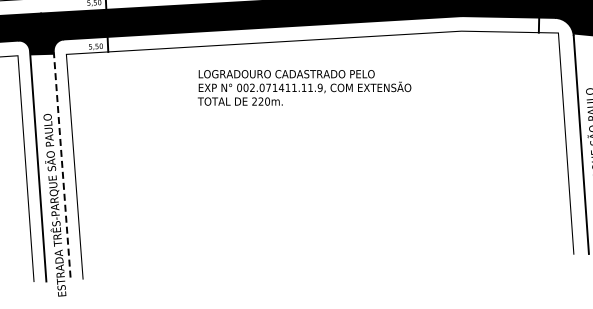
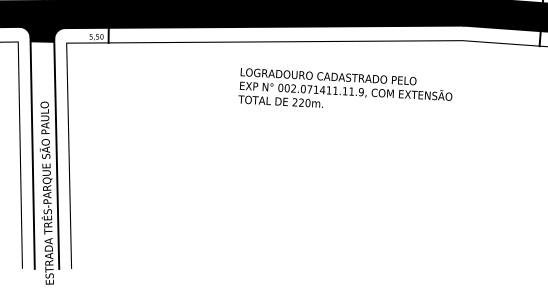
text: (304, 87) -> (345, 90), moved
line: (62, 165) -> (56, 153), dashed -> solid

